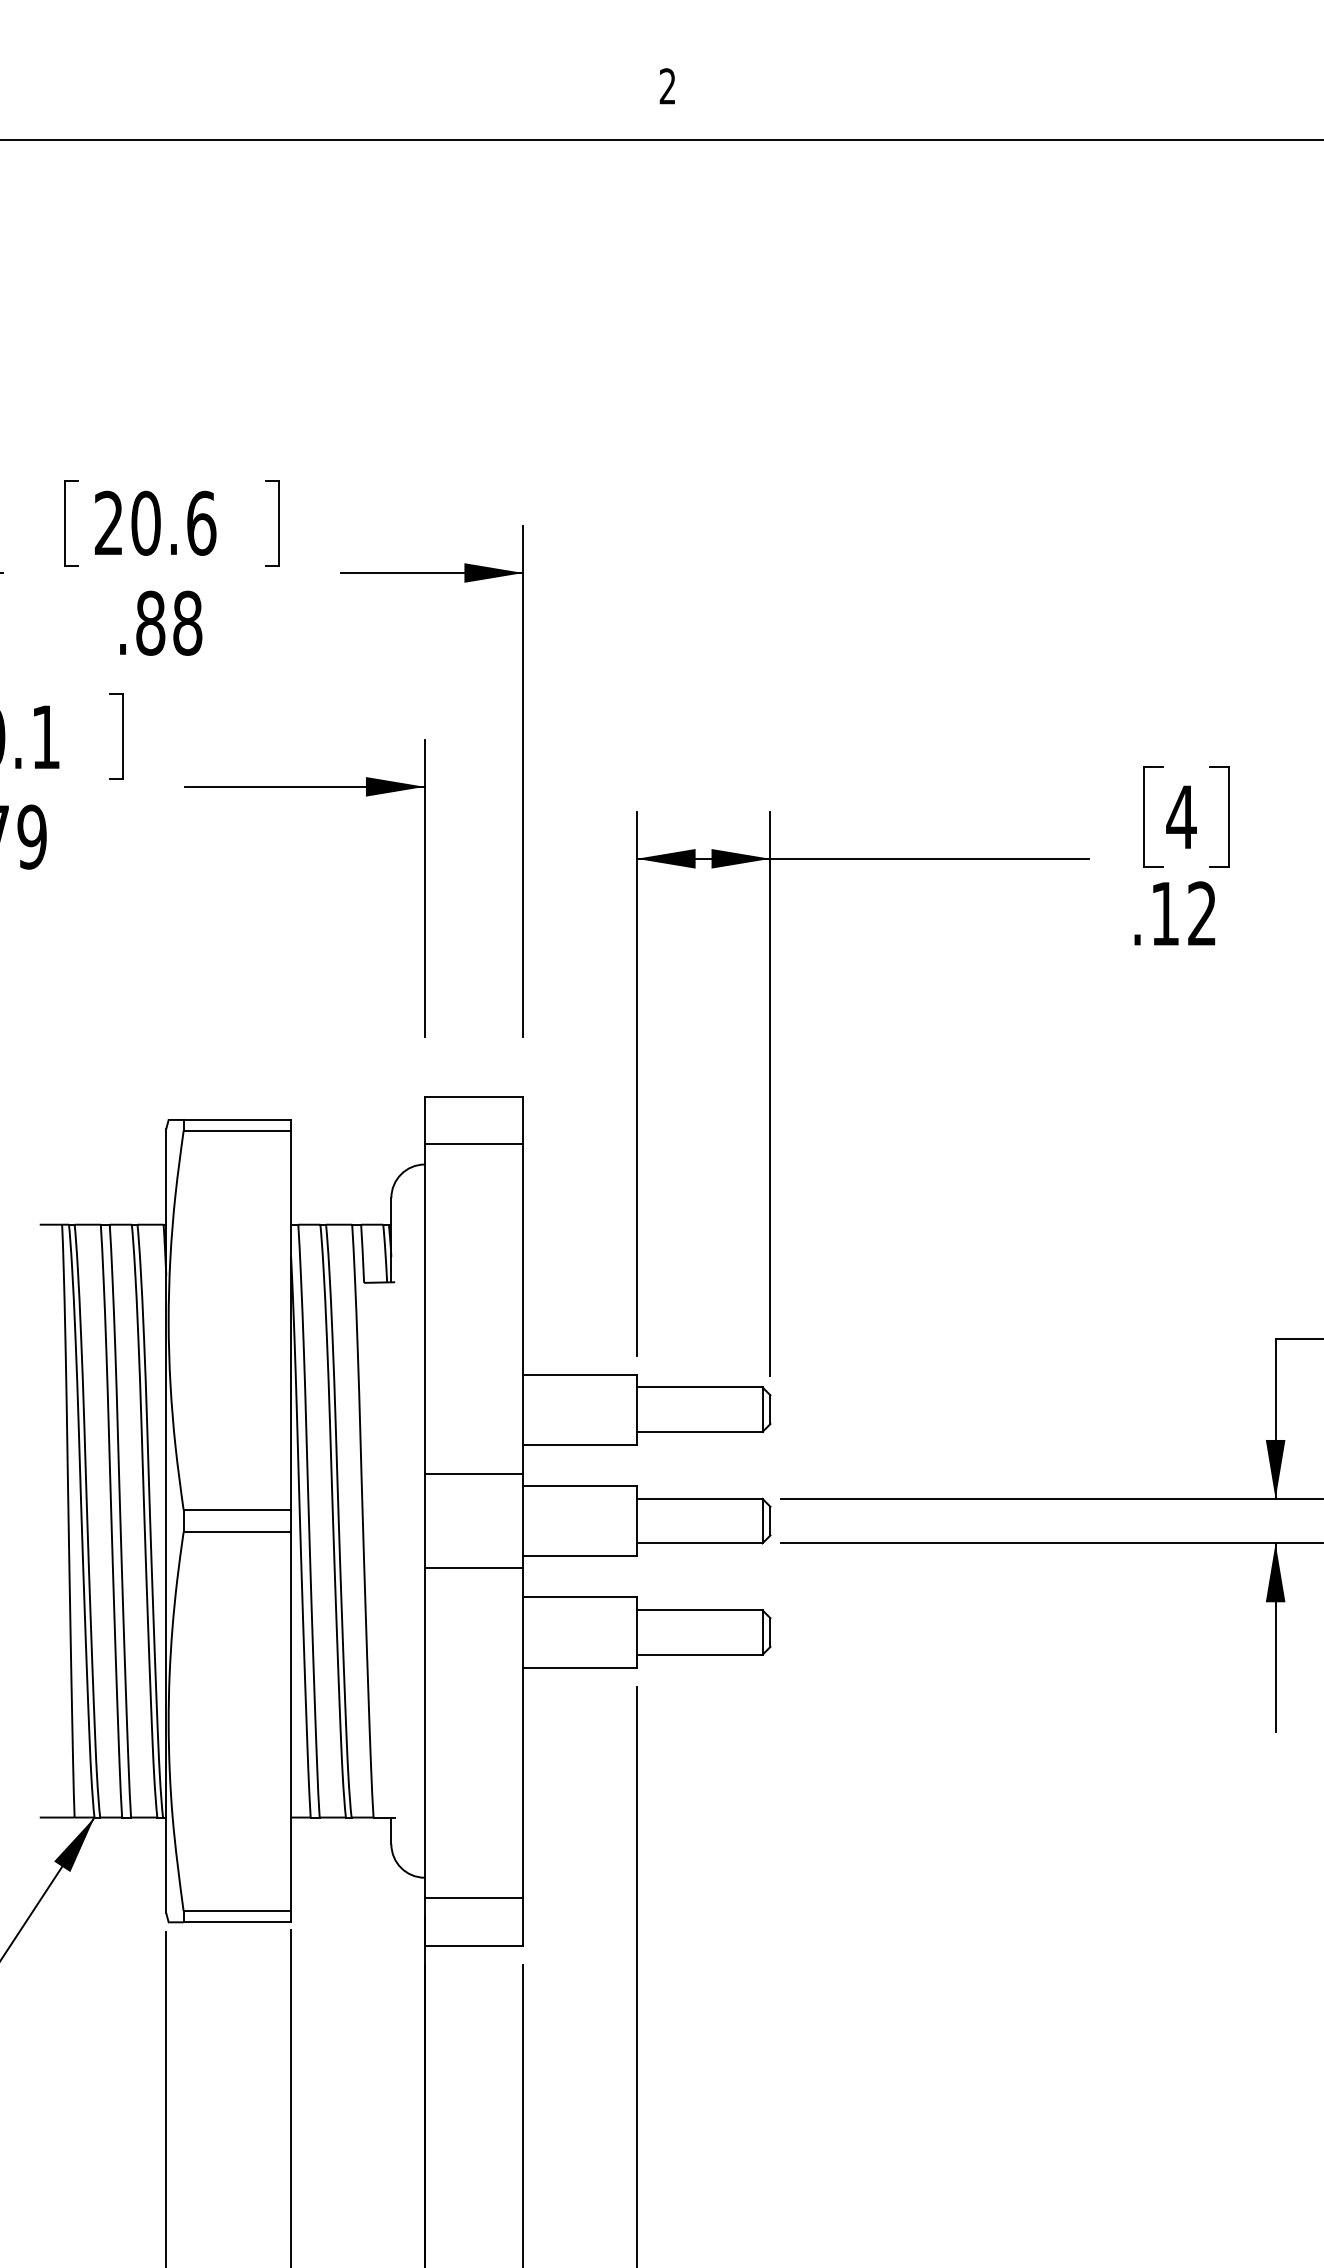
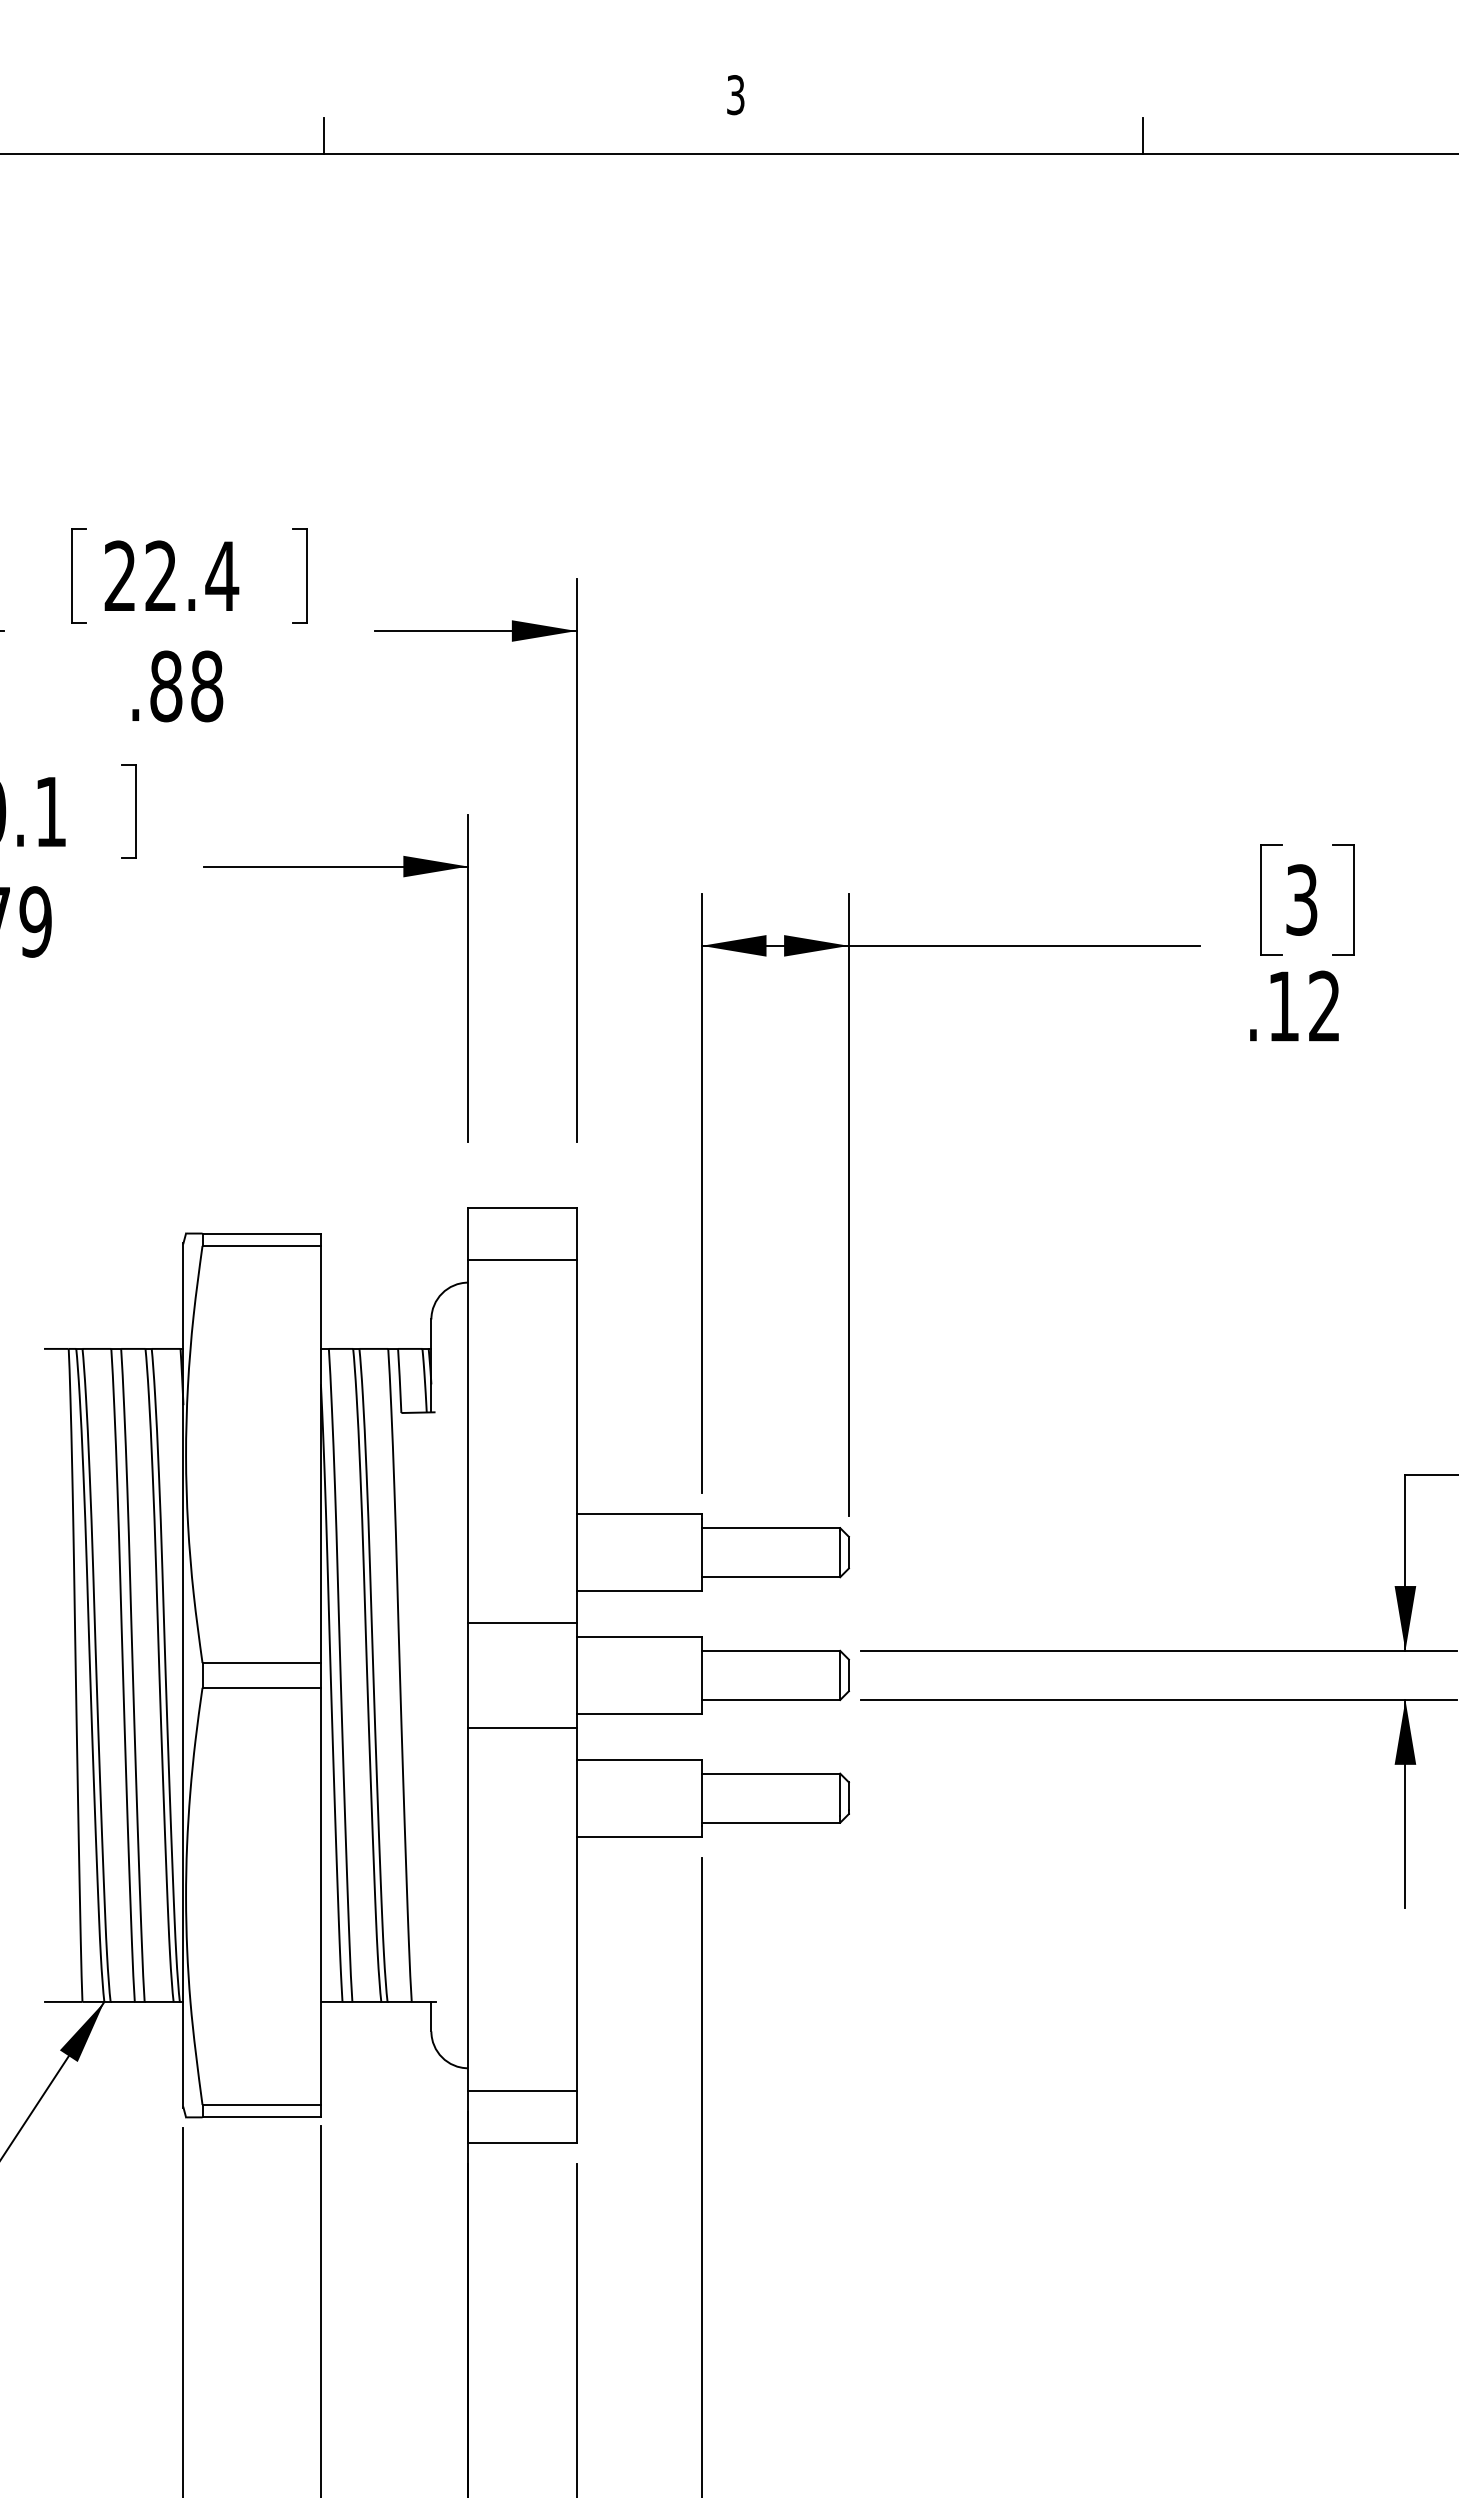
text: (667, 86) -> (735, 95), 2 -> 3
line: (294, 123) -> (324, 135), added
line: (1036, 123) -> (1142, 135), added
text: (174, 523) -> (192, 576), 20.6 -> 22.4
text: (1181, 816) -> (1301, 899), 4 -> 3

